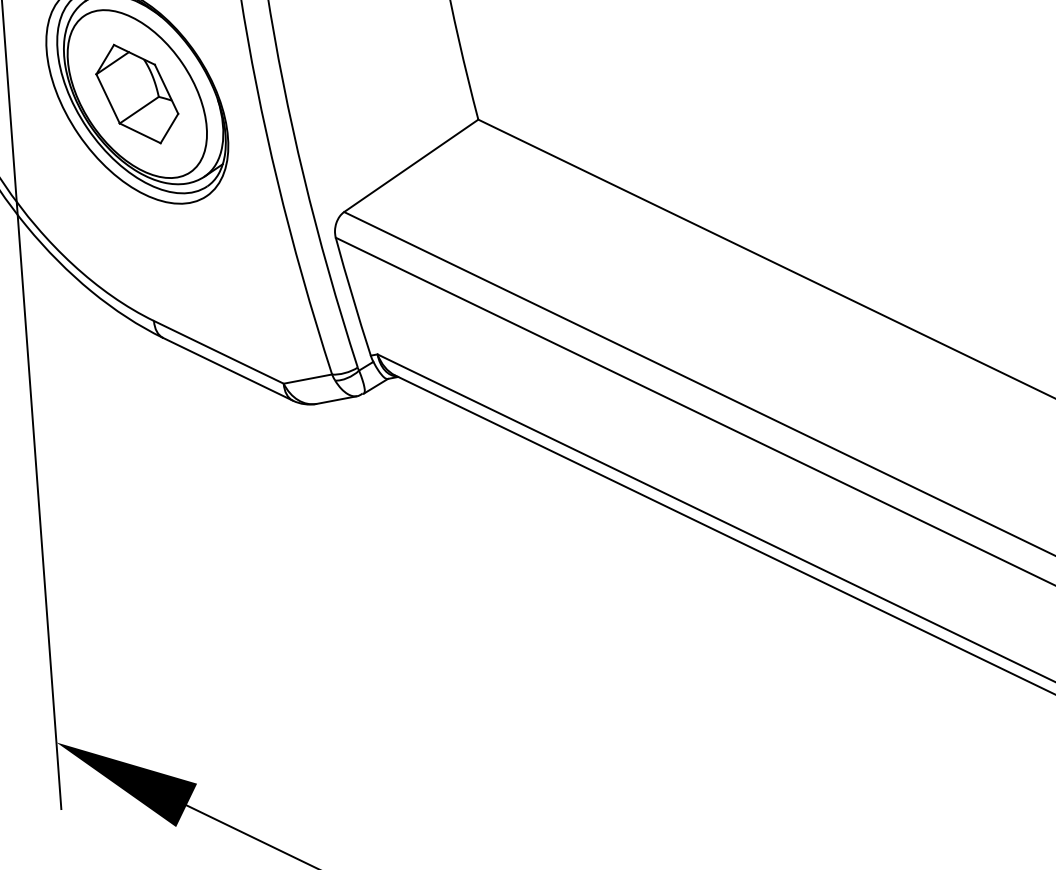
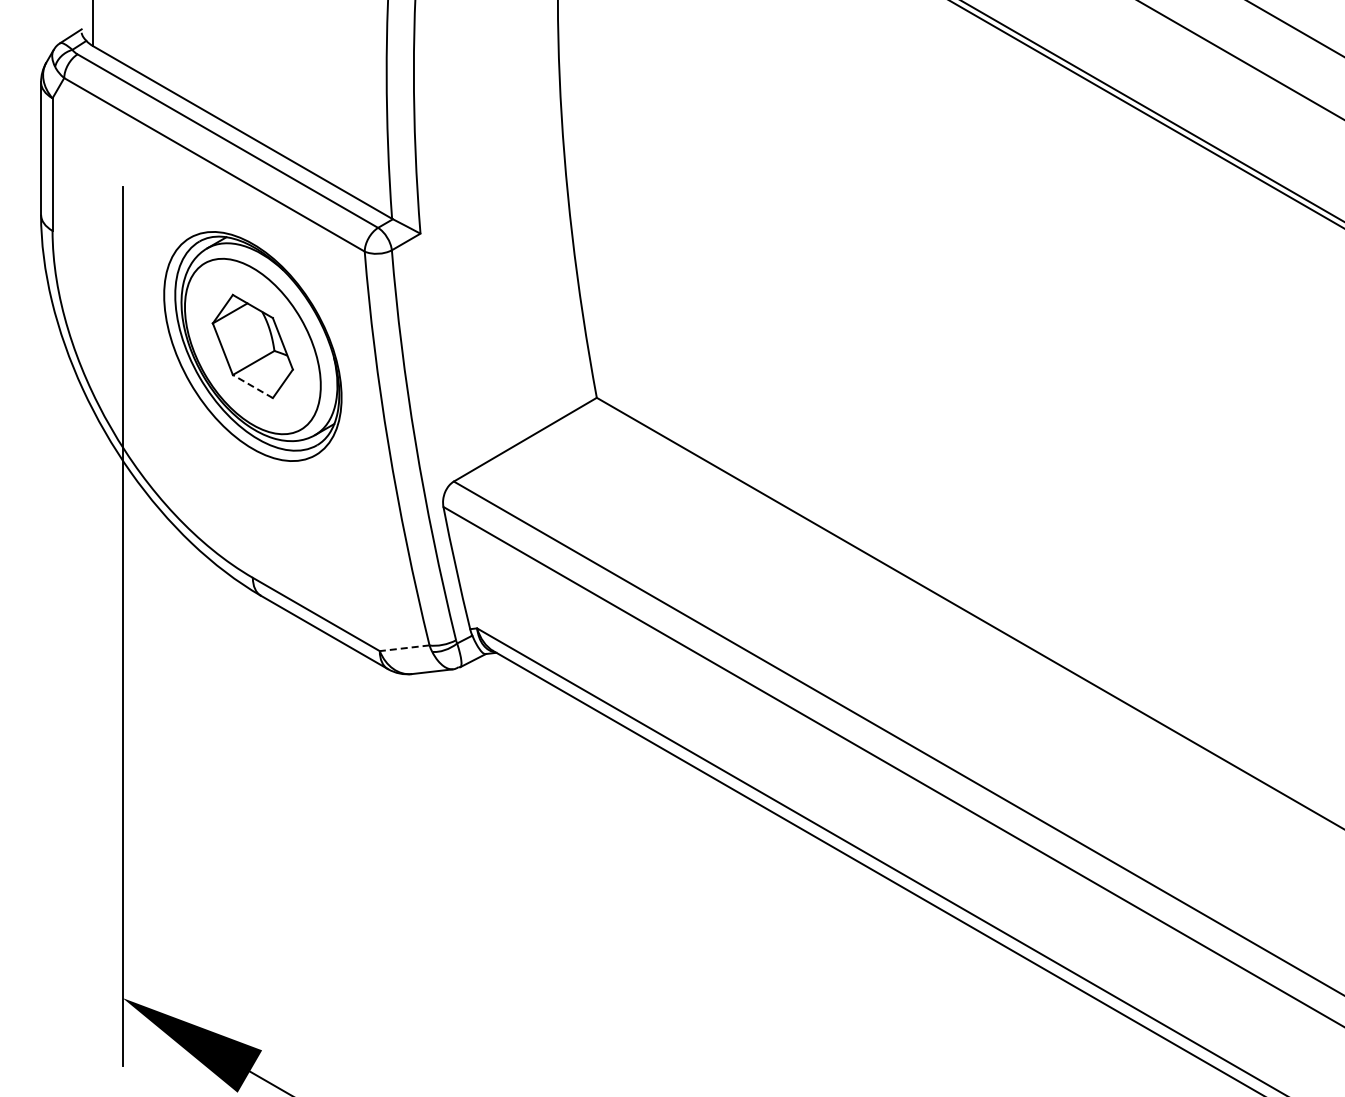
line: (139, 133) -> (252, 386), solid -> dashed
line: (307, 379) -> (404, 648), solid -> dashed

